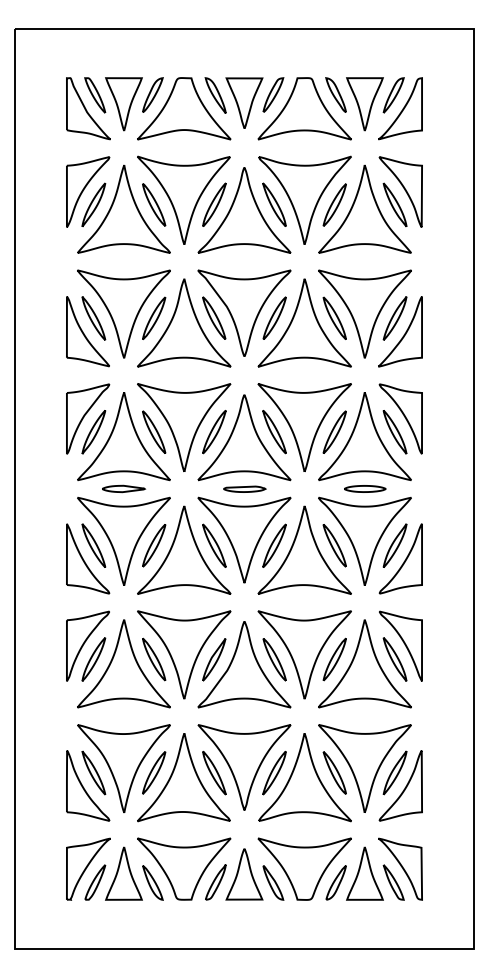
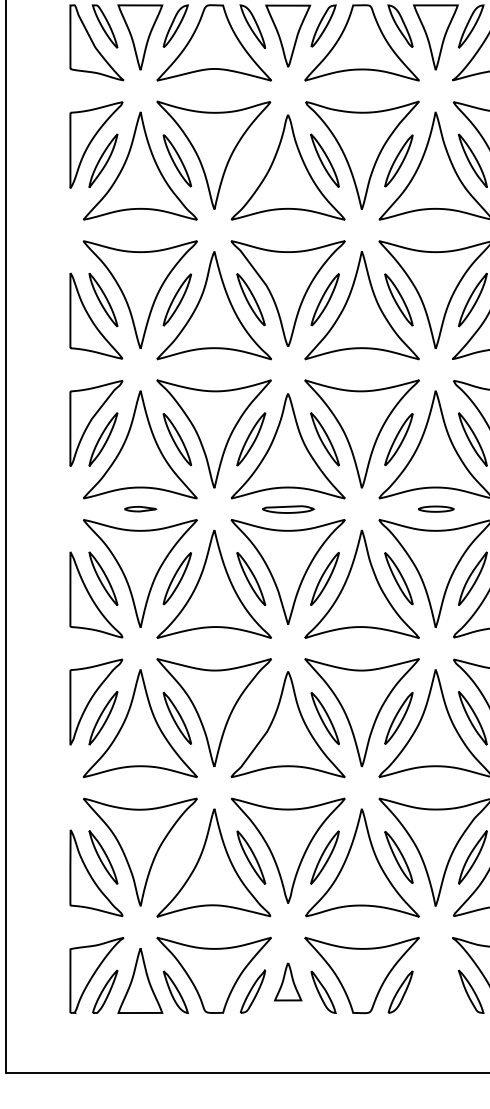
part: (214, 204) -> (251, 160), removed
part: (124, 488) -> (141, 508), size x0.6
part: (365, 488) -> (436, 508), size x0.7
part: (214, 659) -> (251, 718), removed
part: (154, 772) -> (177, 856), removed
part: (364, 873) -> (435, 980), removed
part: (244, 874) -> (288, 981), size x0.6

